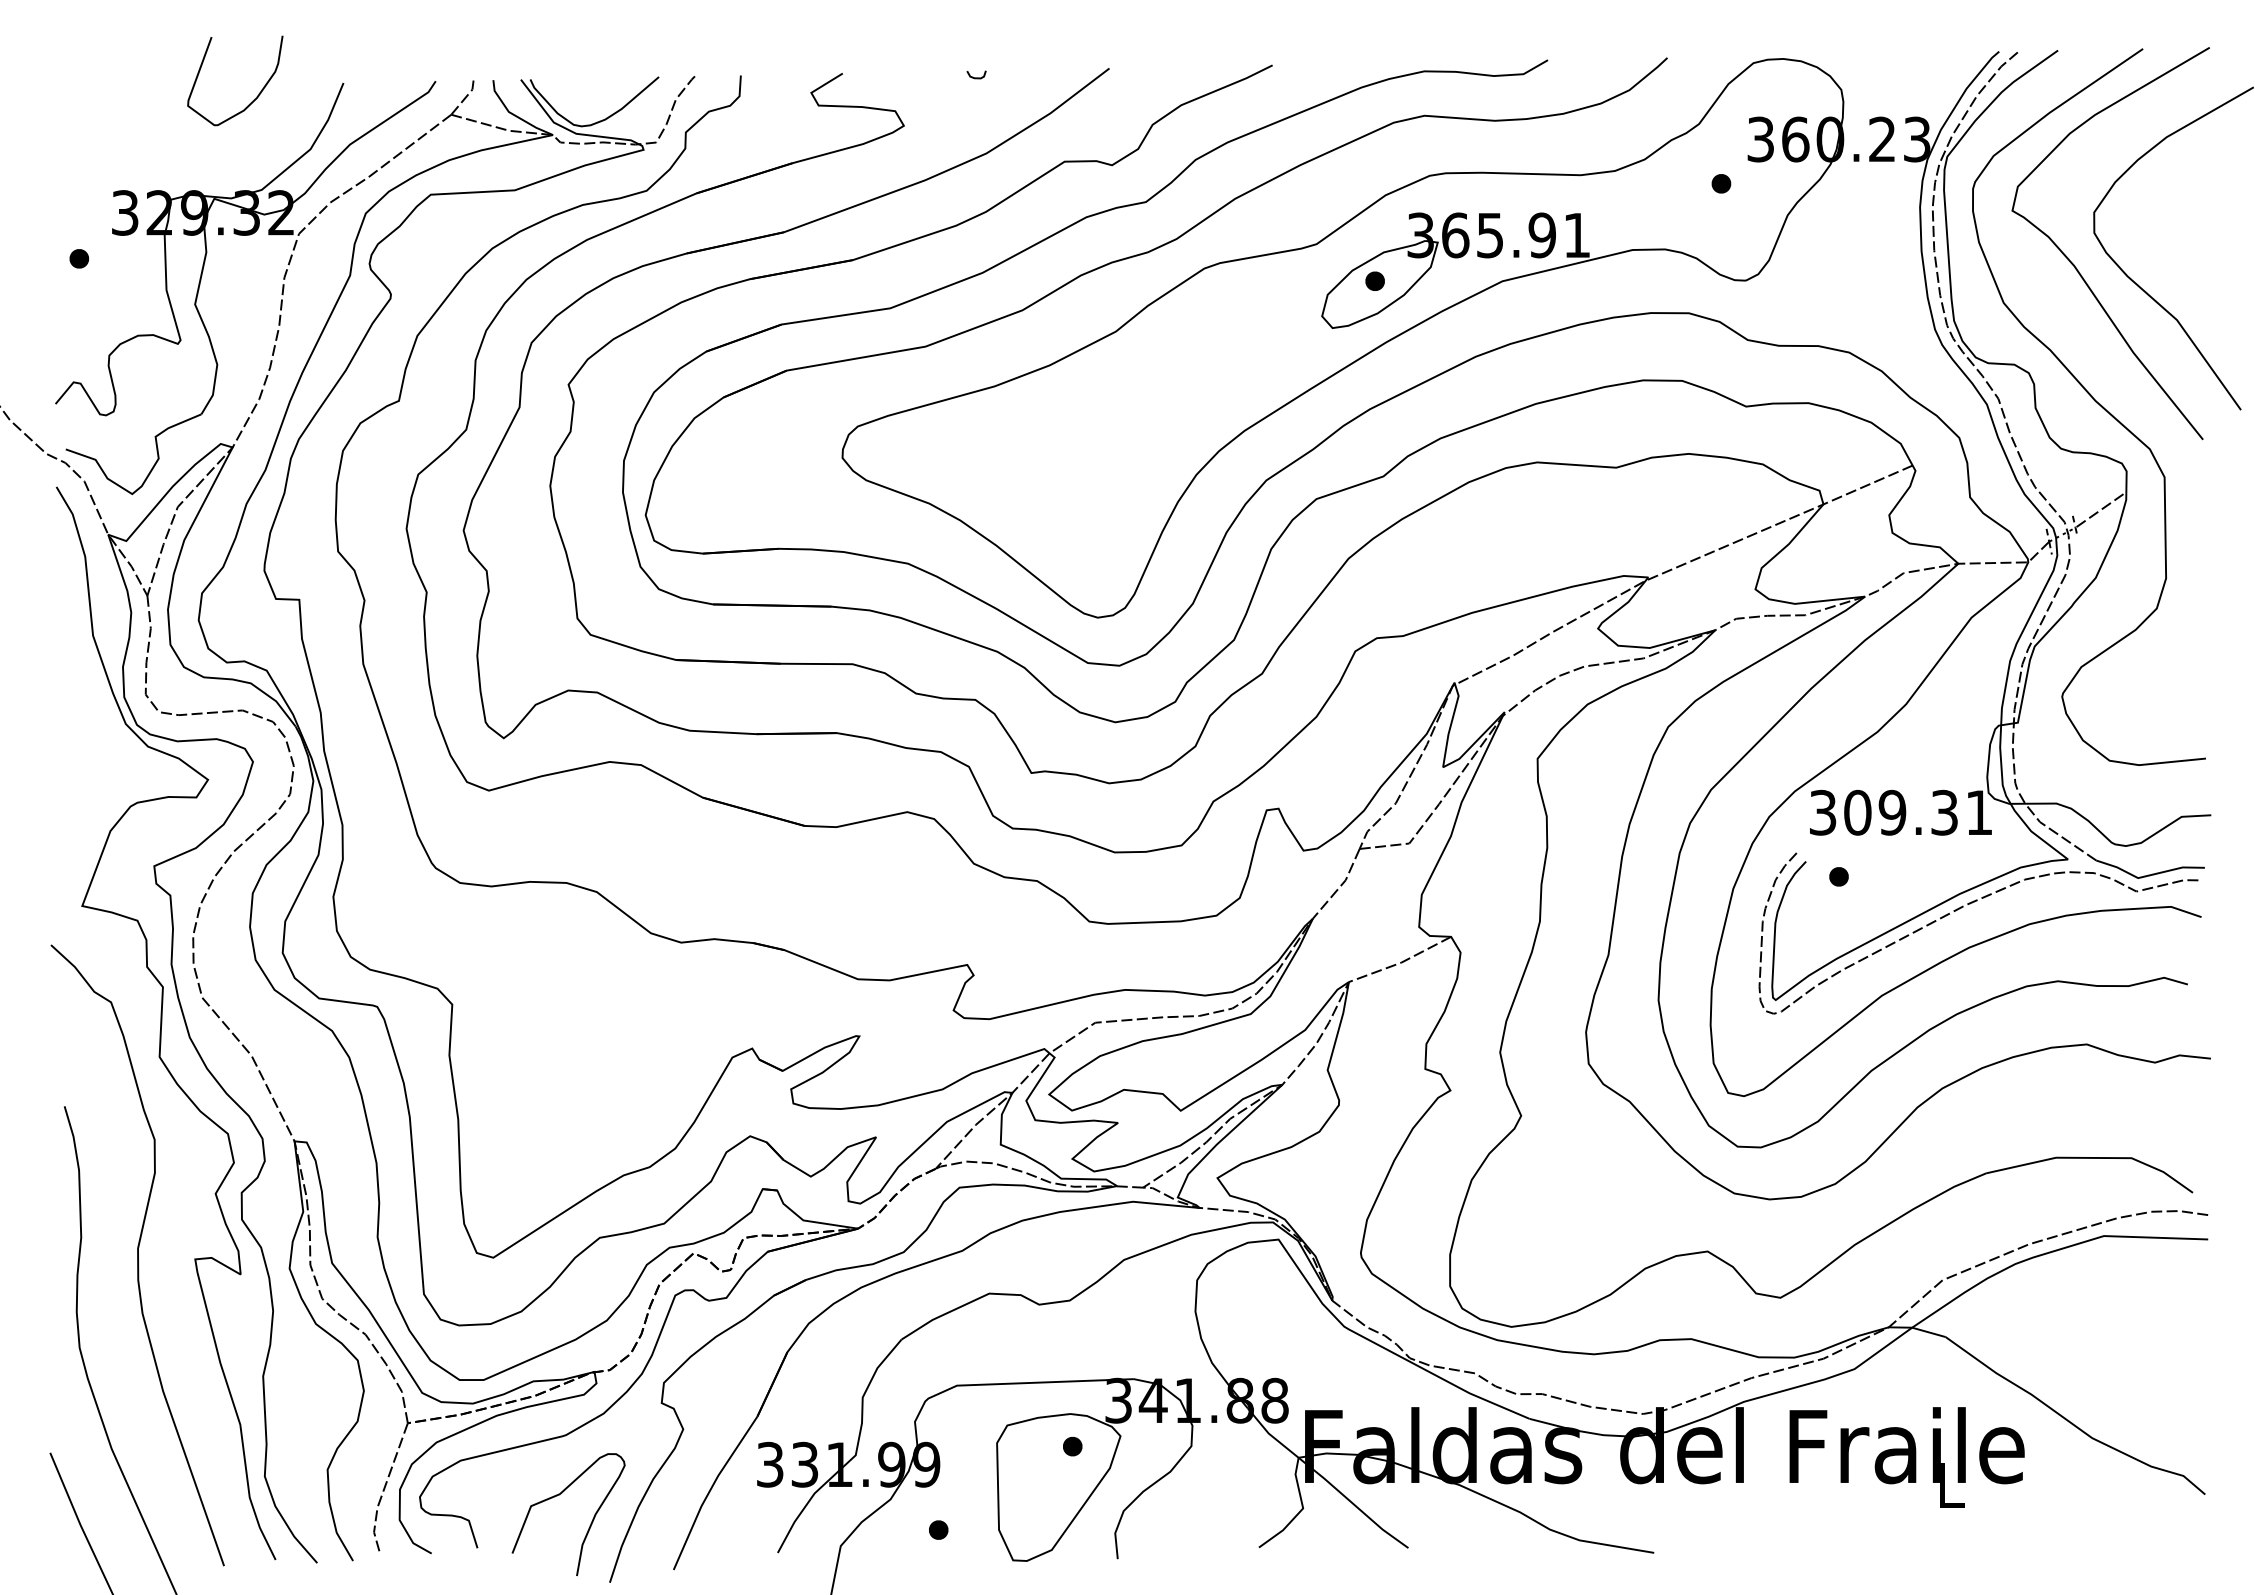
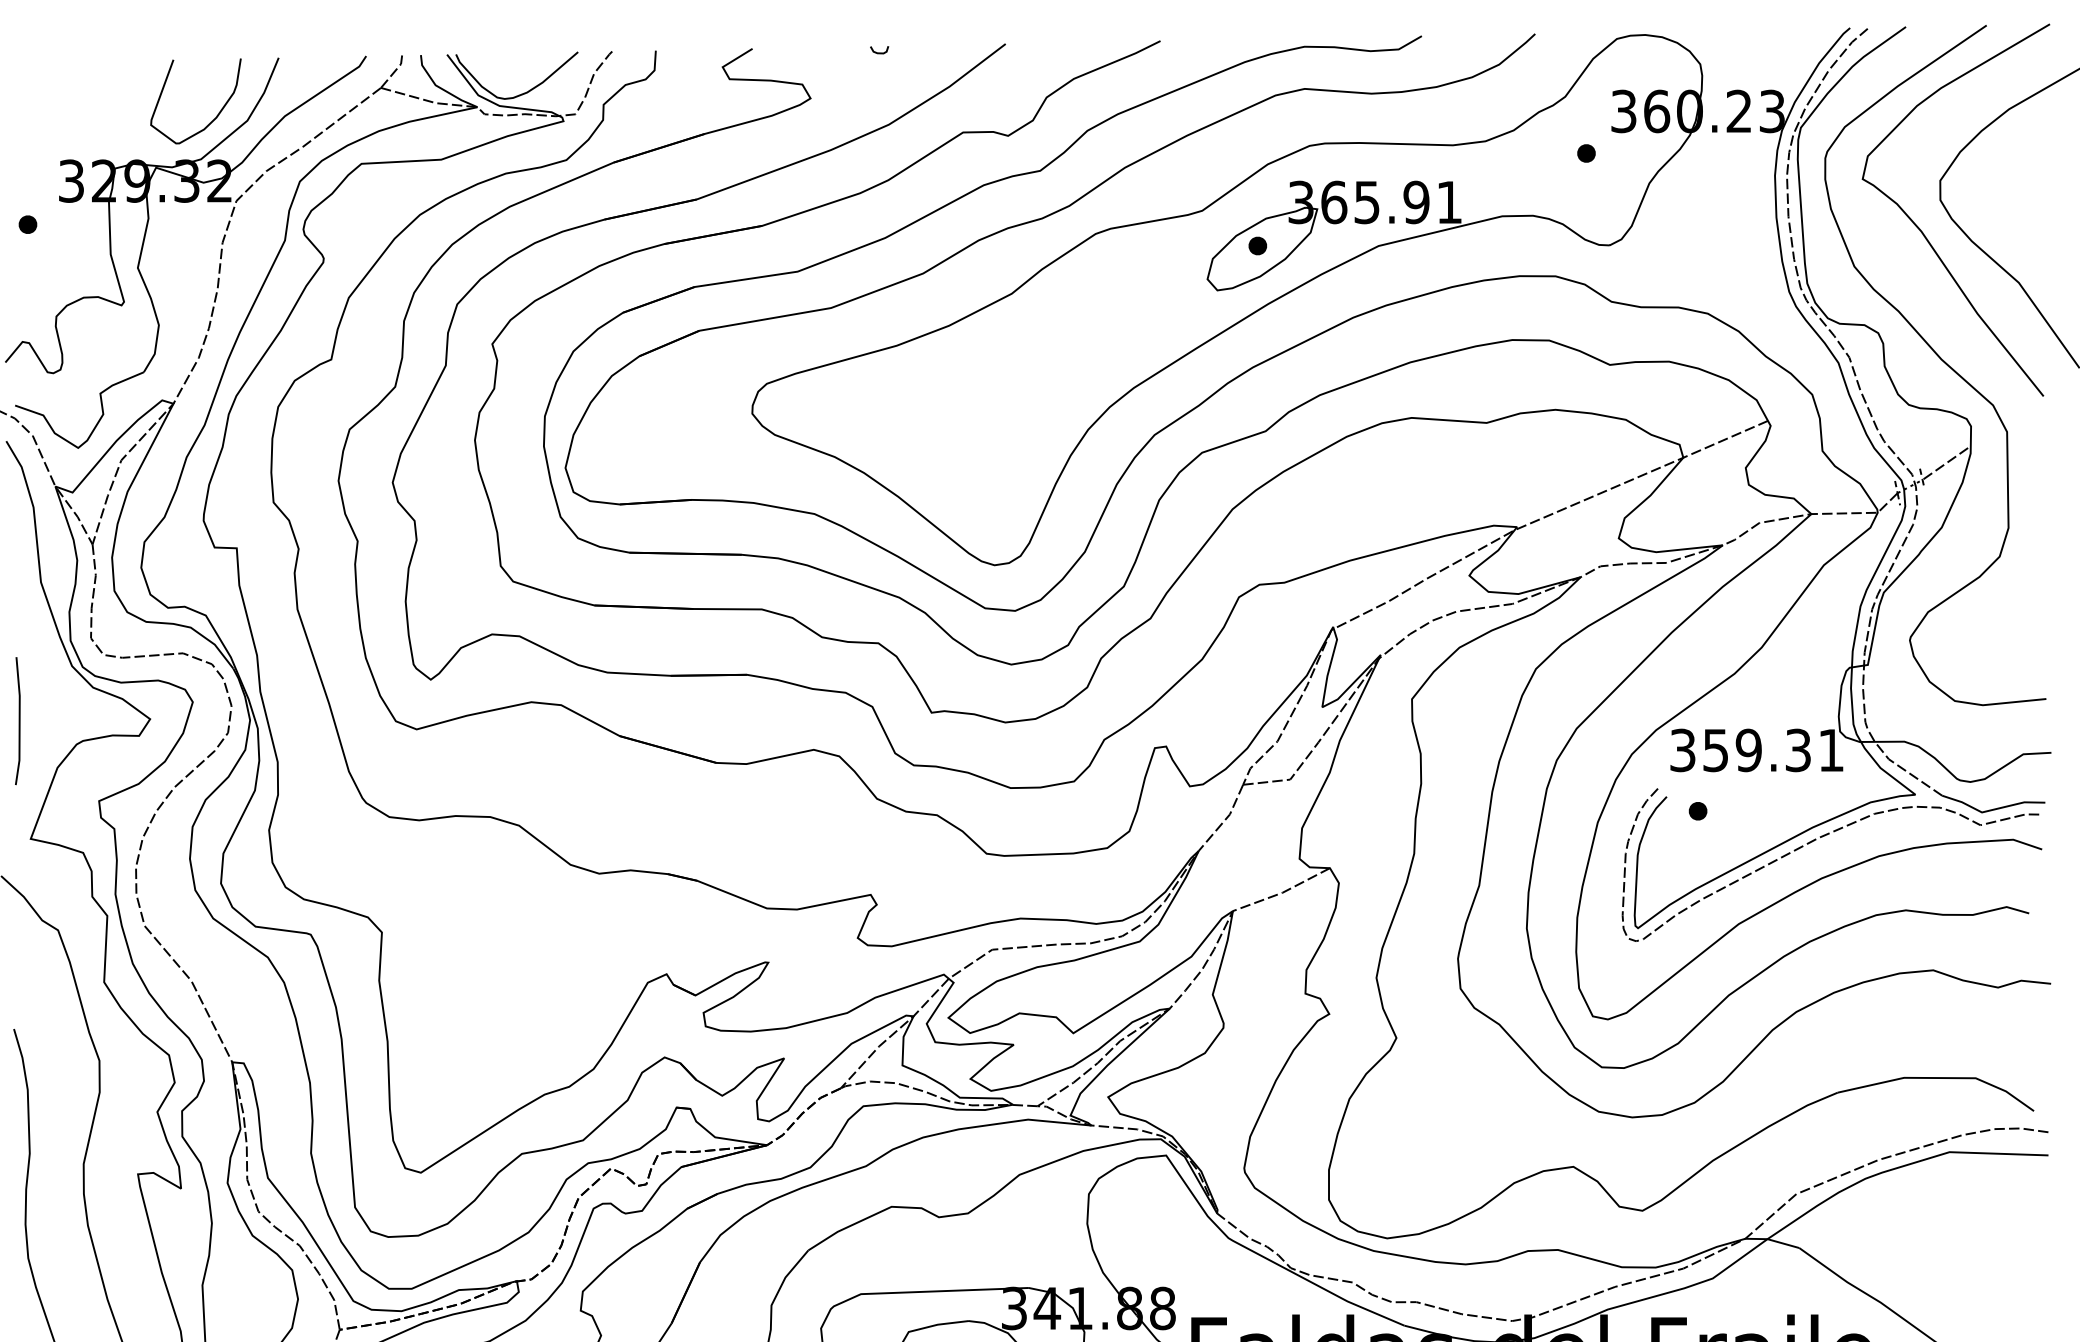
curve: (252, 100) -> (212, 119), moved
line: (69, 781) -> (18, 720), added
text: (1857, 812) -> (1715, 750), 309.31 -> 359.31

